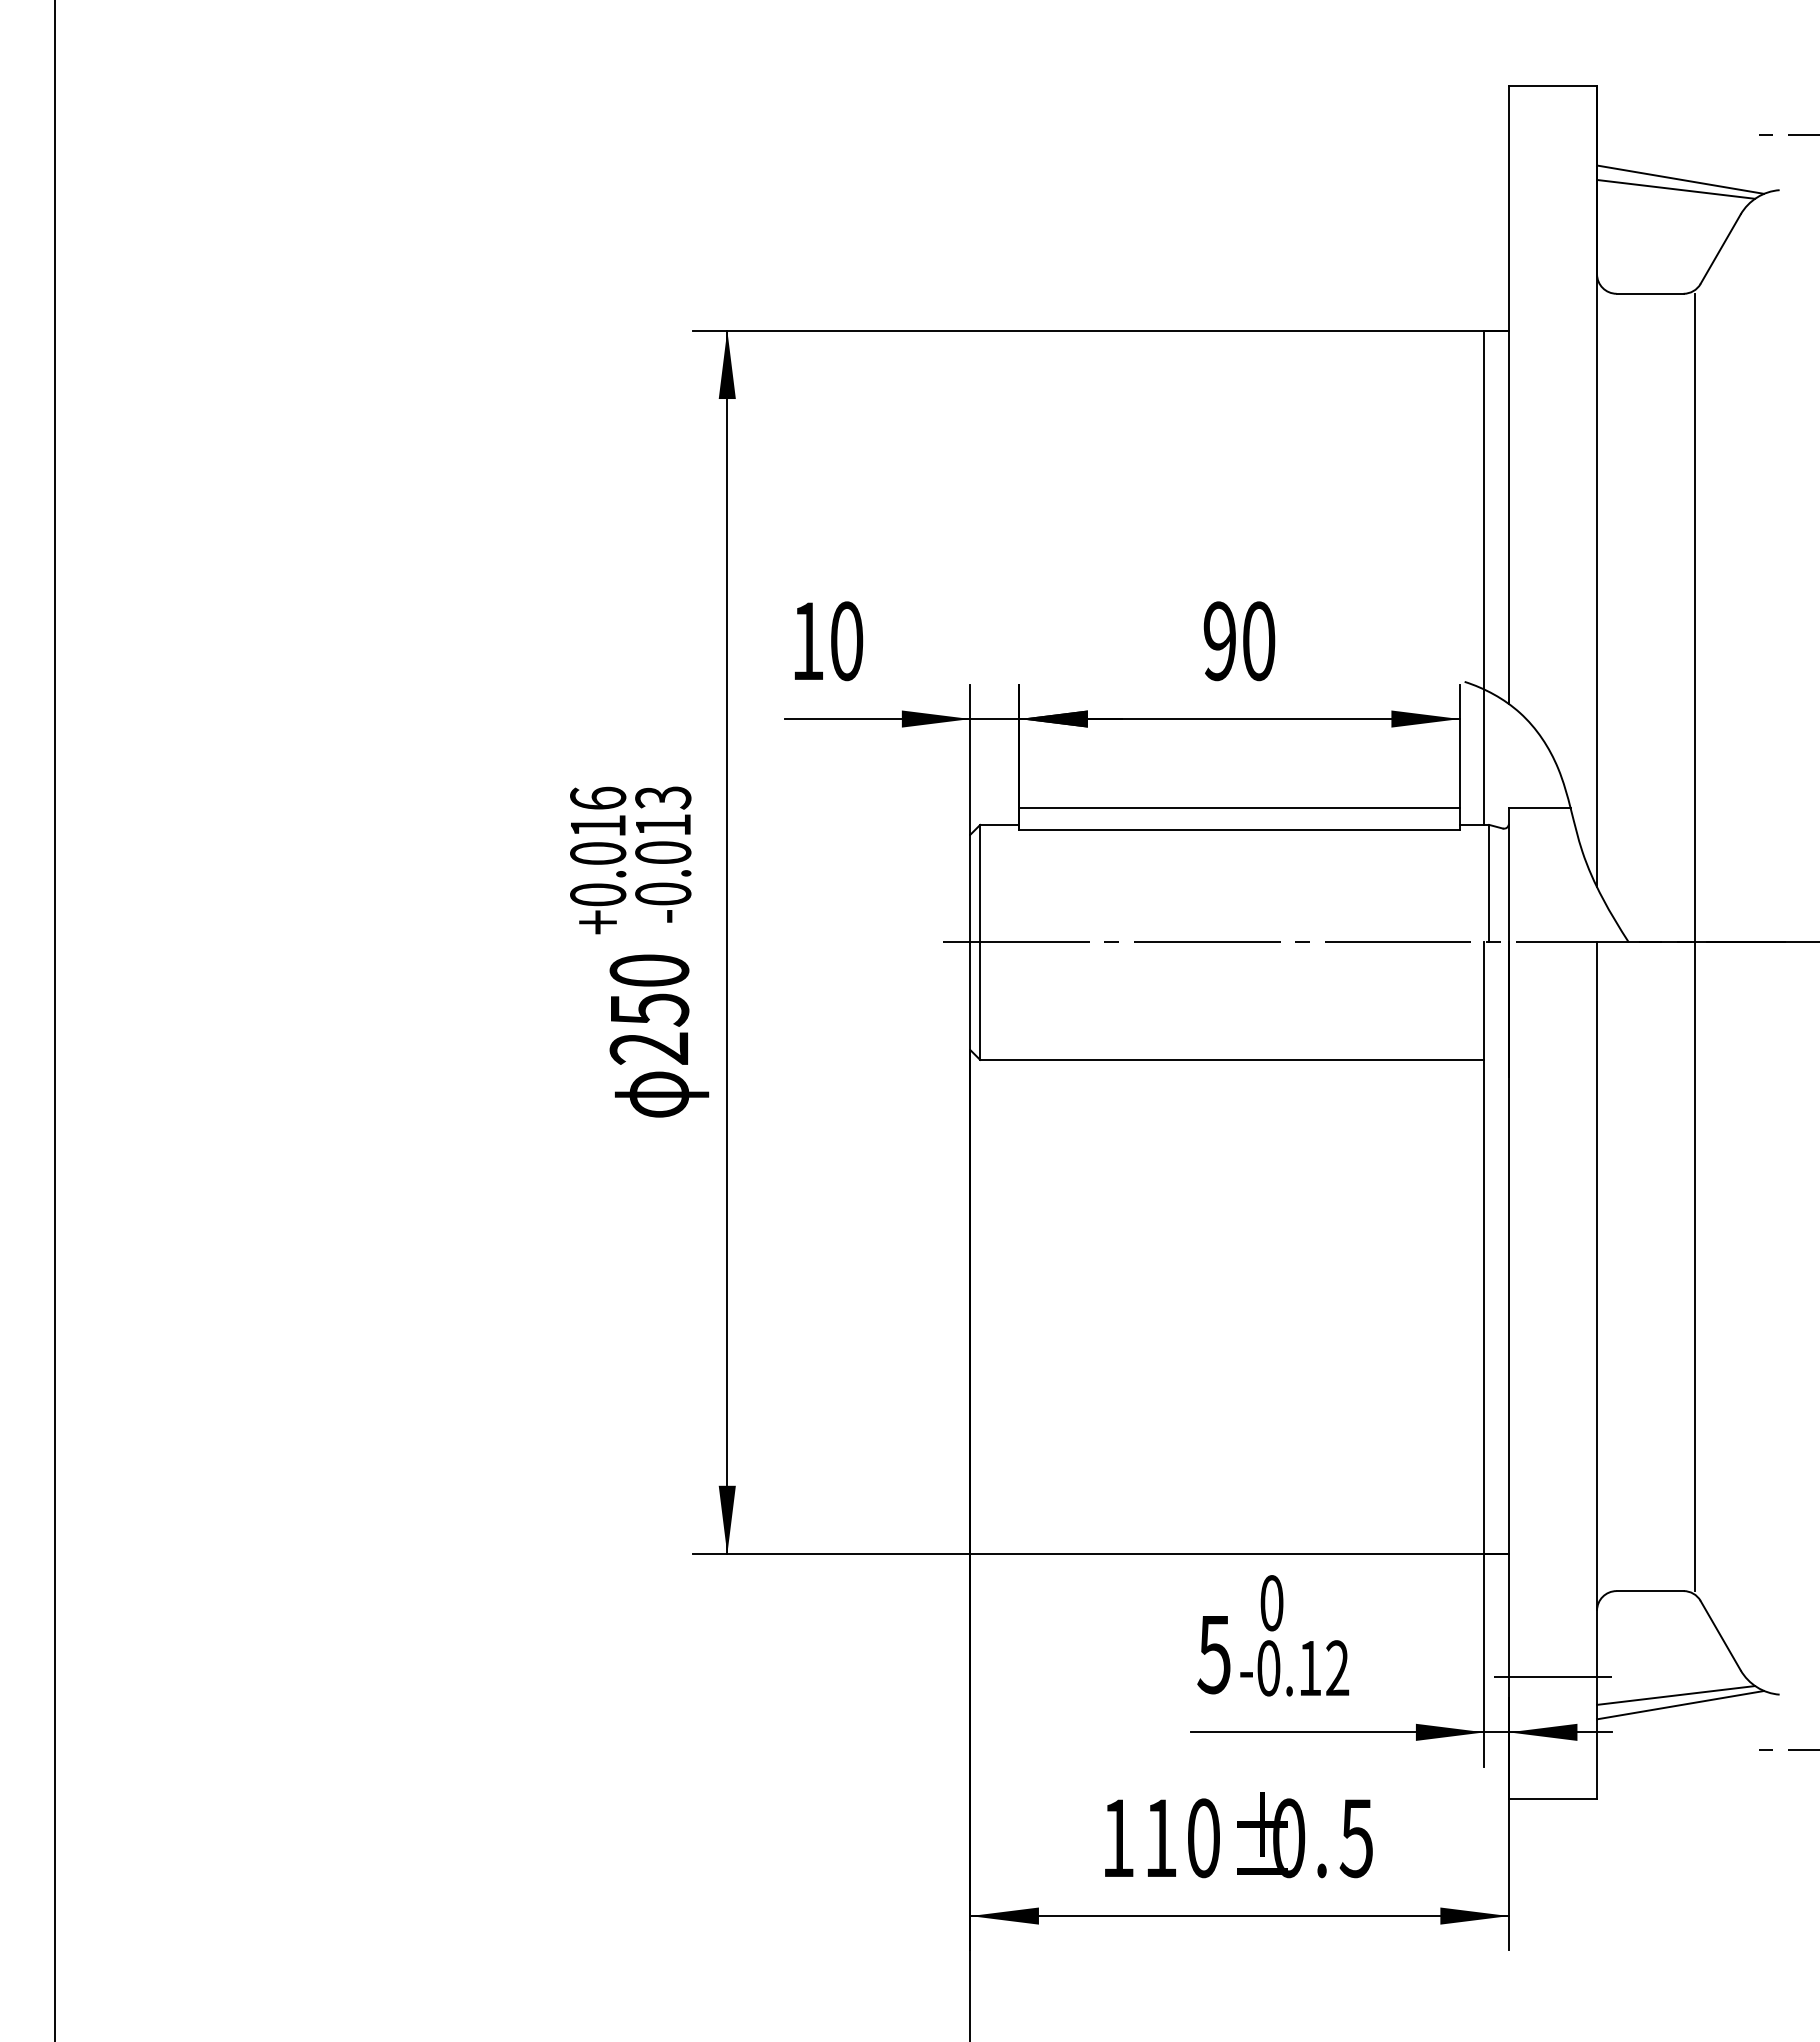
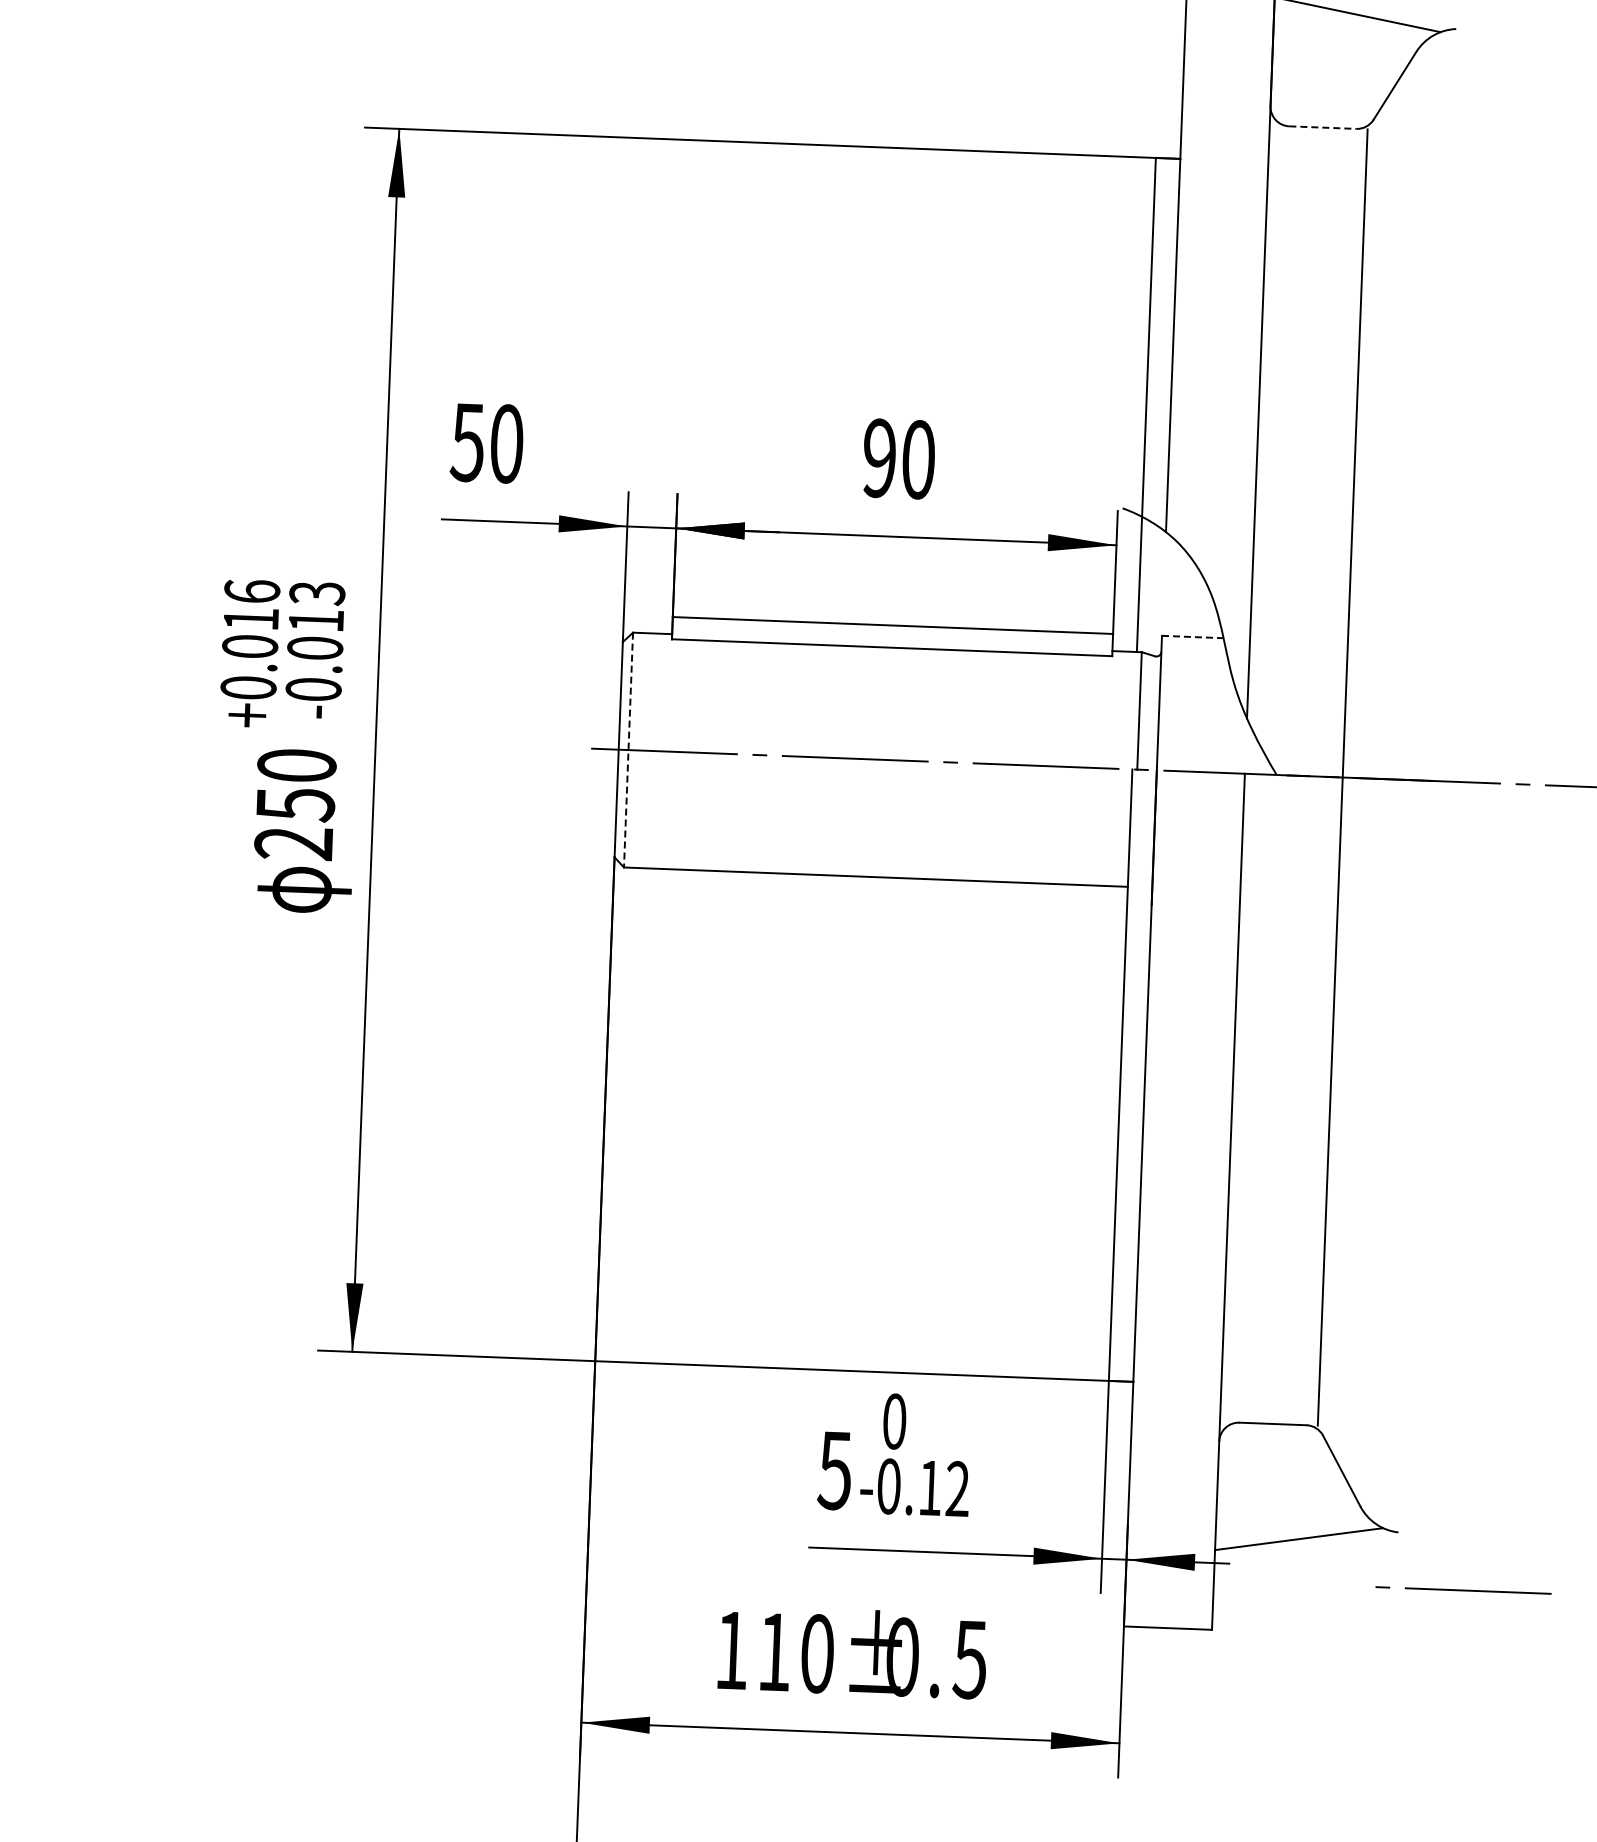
line: (1676, 188) -> (1353, 23), removed
line: (1650, 293) -> (1323, 127), solid -> dashed
text: (806, 641) -> (466, 442), 10 -> 50
line: (1539, 807) -> (1192, 636), solid -> dashed
line: (980, 942) -> (628, 750), solid -> dashed
line: (1553, 1676) -> (1173, 1505), removed
line: (1676, 1695) -> (1295, 1529), removed

